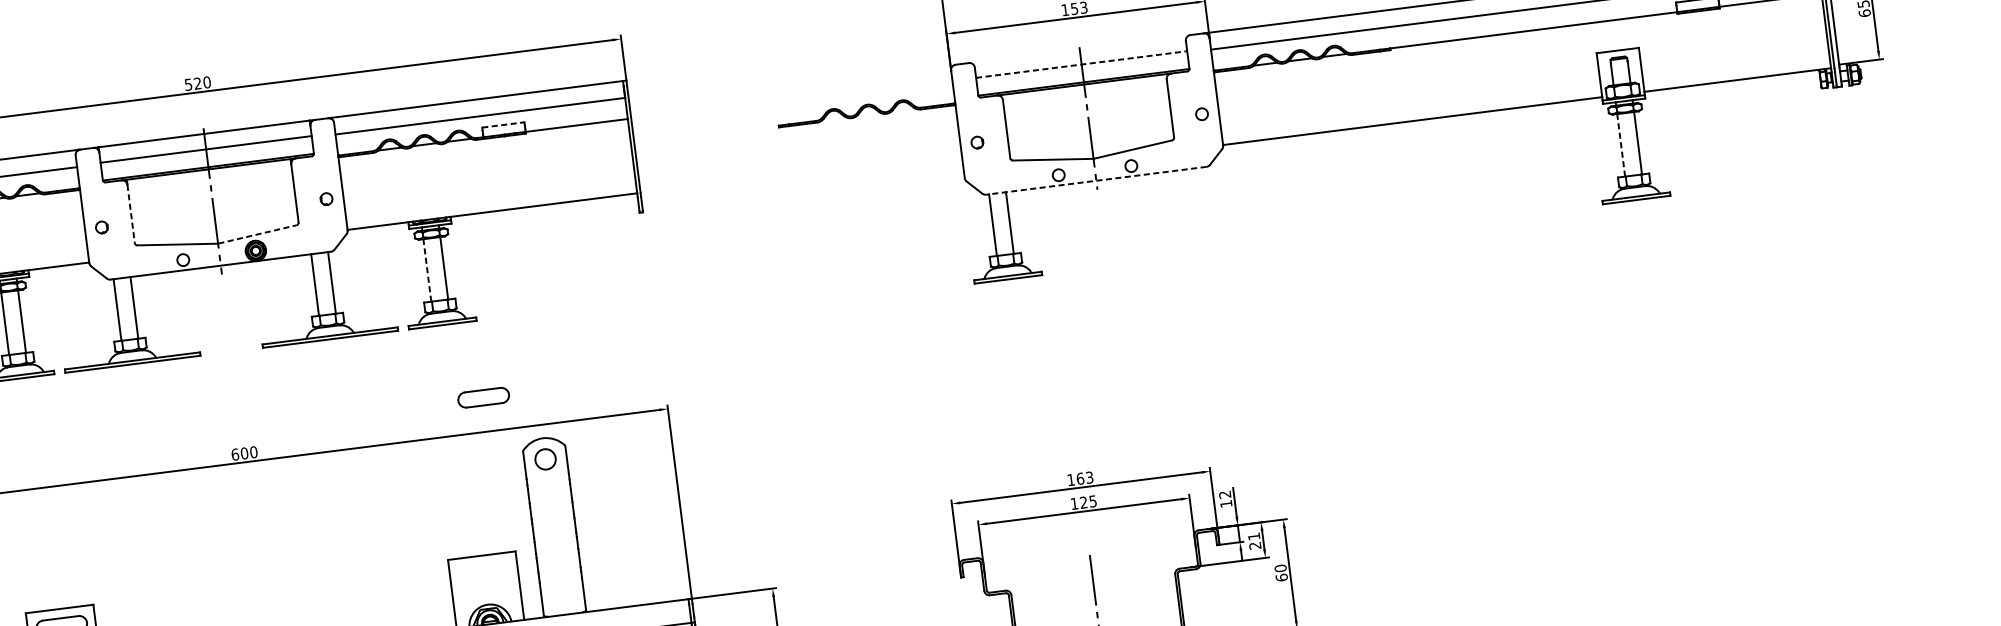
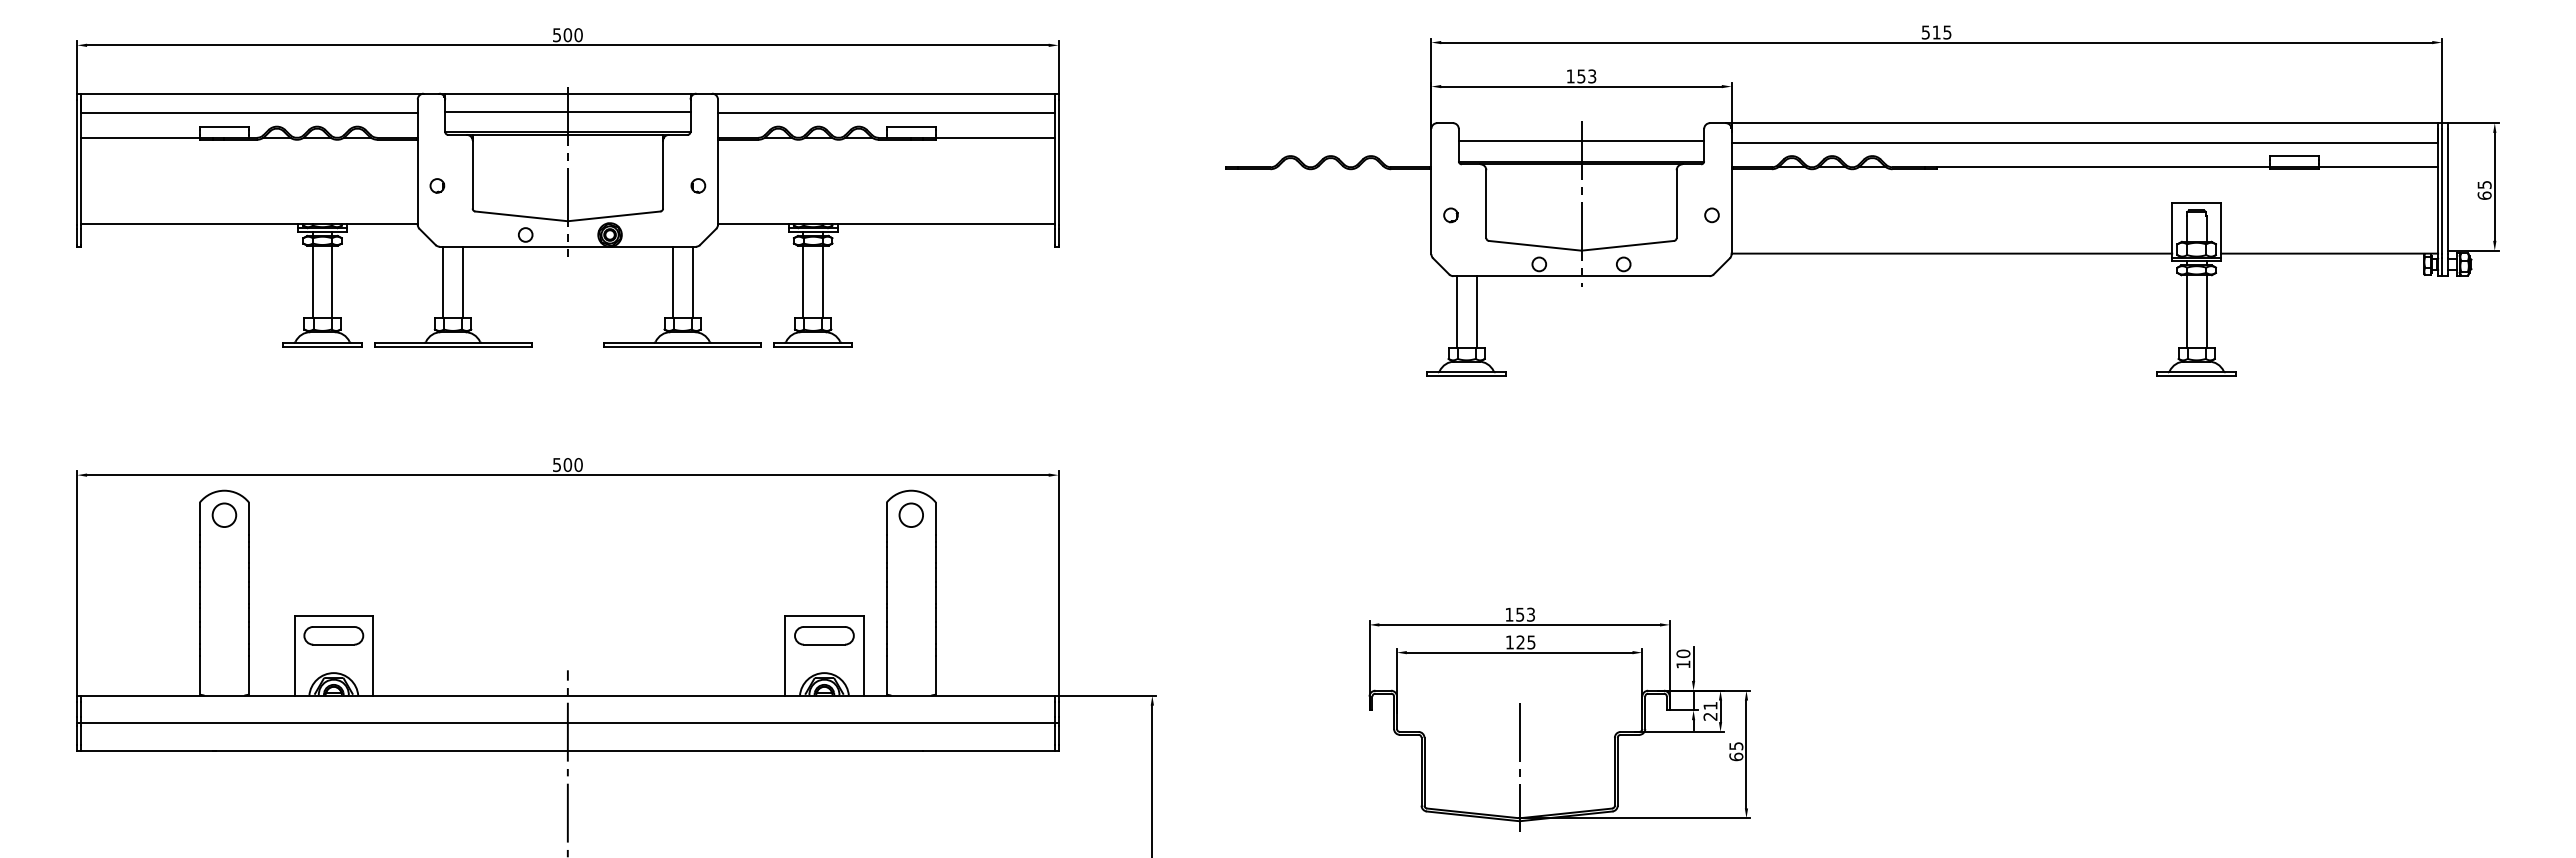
line: (1081, 64) -> (1581, 141), dashed -> solid
text: (197, 83) -> (567, 35), 520 -> 500
line: (503, 124) -> (911, 126), dashed -> solid
line: (1620, 145) -> (2186, 311), dashed -> solid
line: (1096, 181) -> (1581, 276), dashed -> solid
line: (130, 213) -> (472, 174), dashed -> solid
line: (257, 234) -> (614, 216), dashed -> solid
line: (427, 269) -> (803, 281), dashed -> solid
part: (483, 397) -> (824, 635), moved
text: (235, 454) -> (557, 464), 600 -> 500
text: (1080, 478) -> (1520, 614), 163 -> 153
text: (1225, 494) -> (1683, 653), 12 -> 10
text: (1280, 568) -> (1736, 746), 60 -> 65

